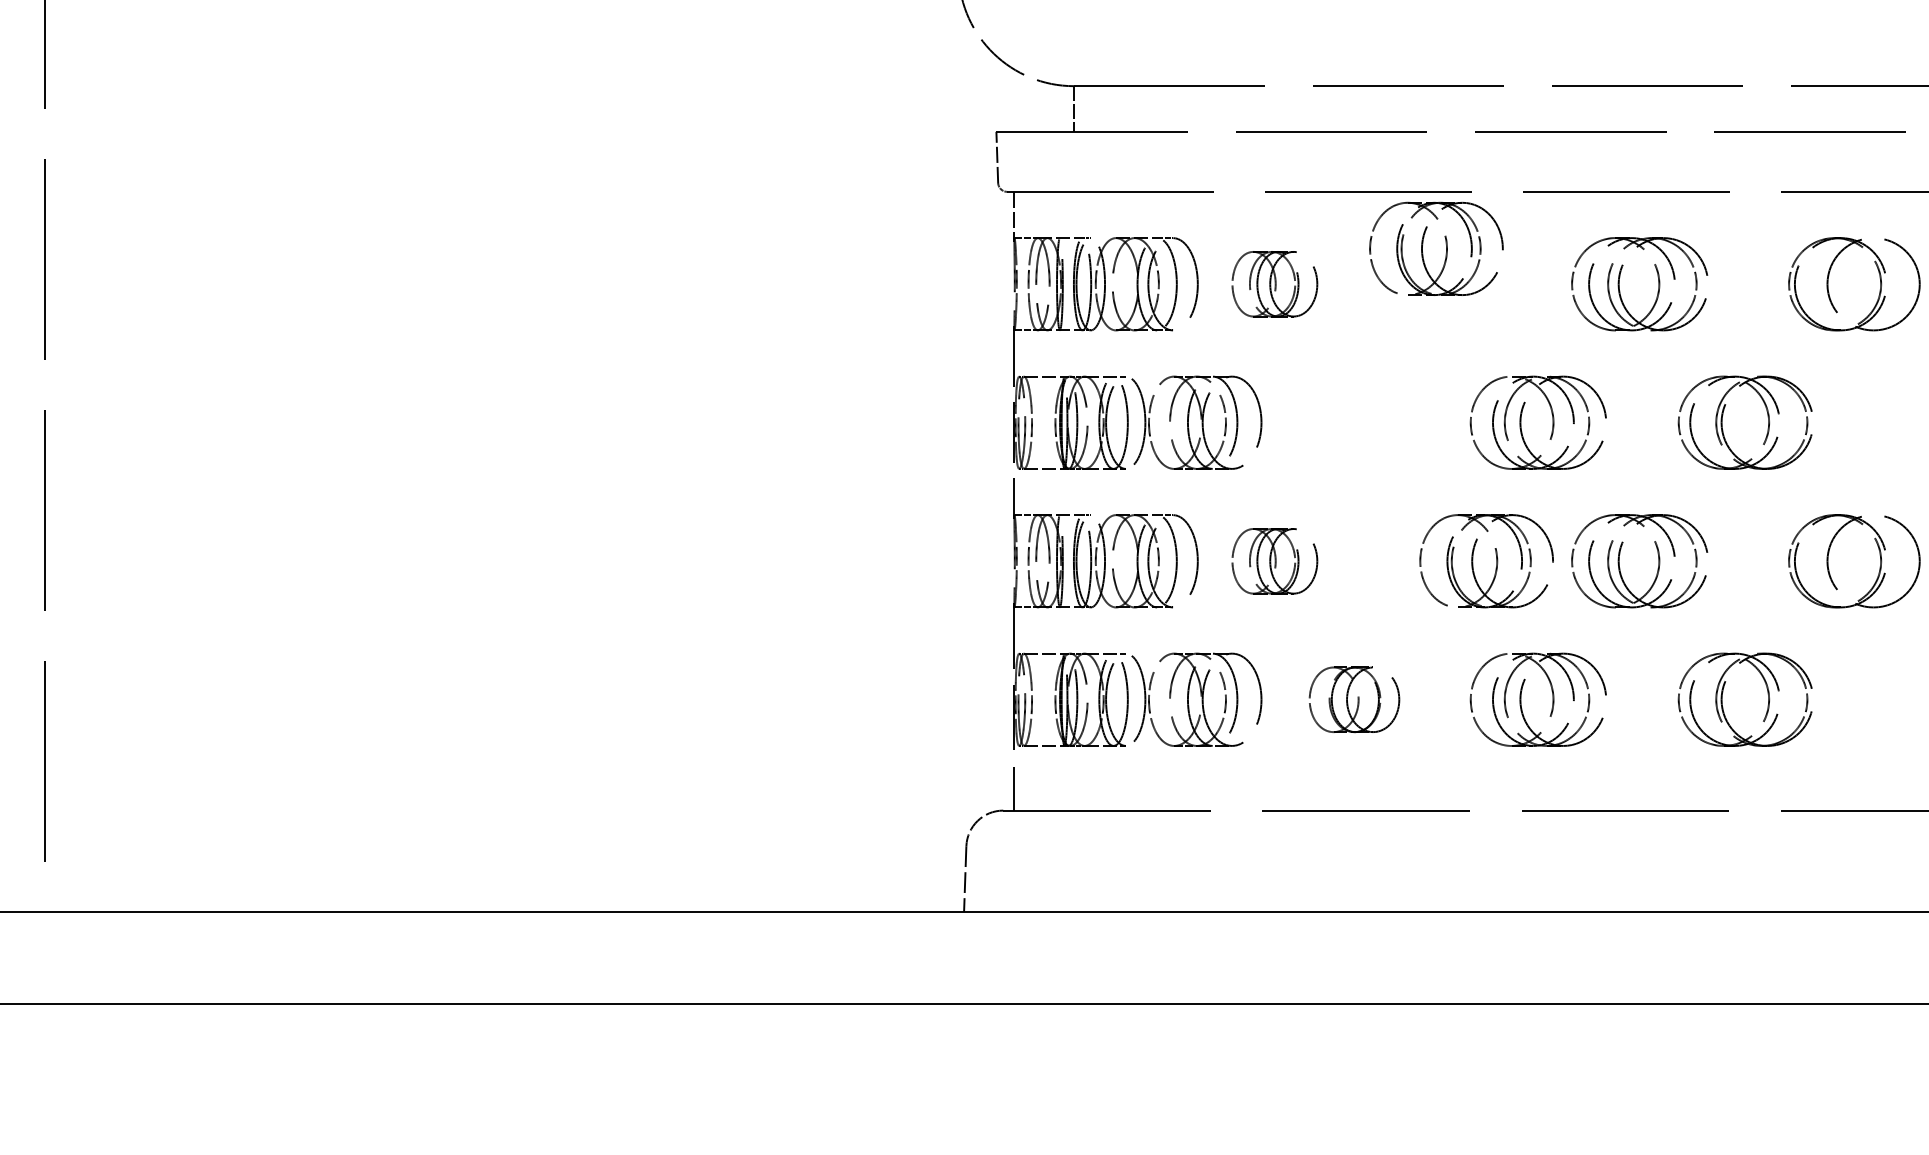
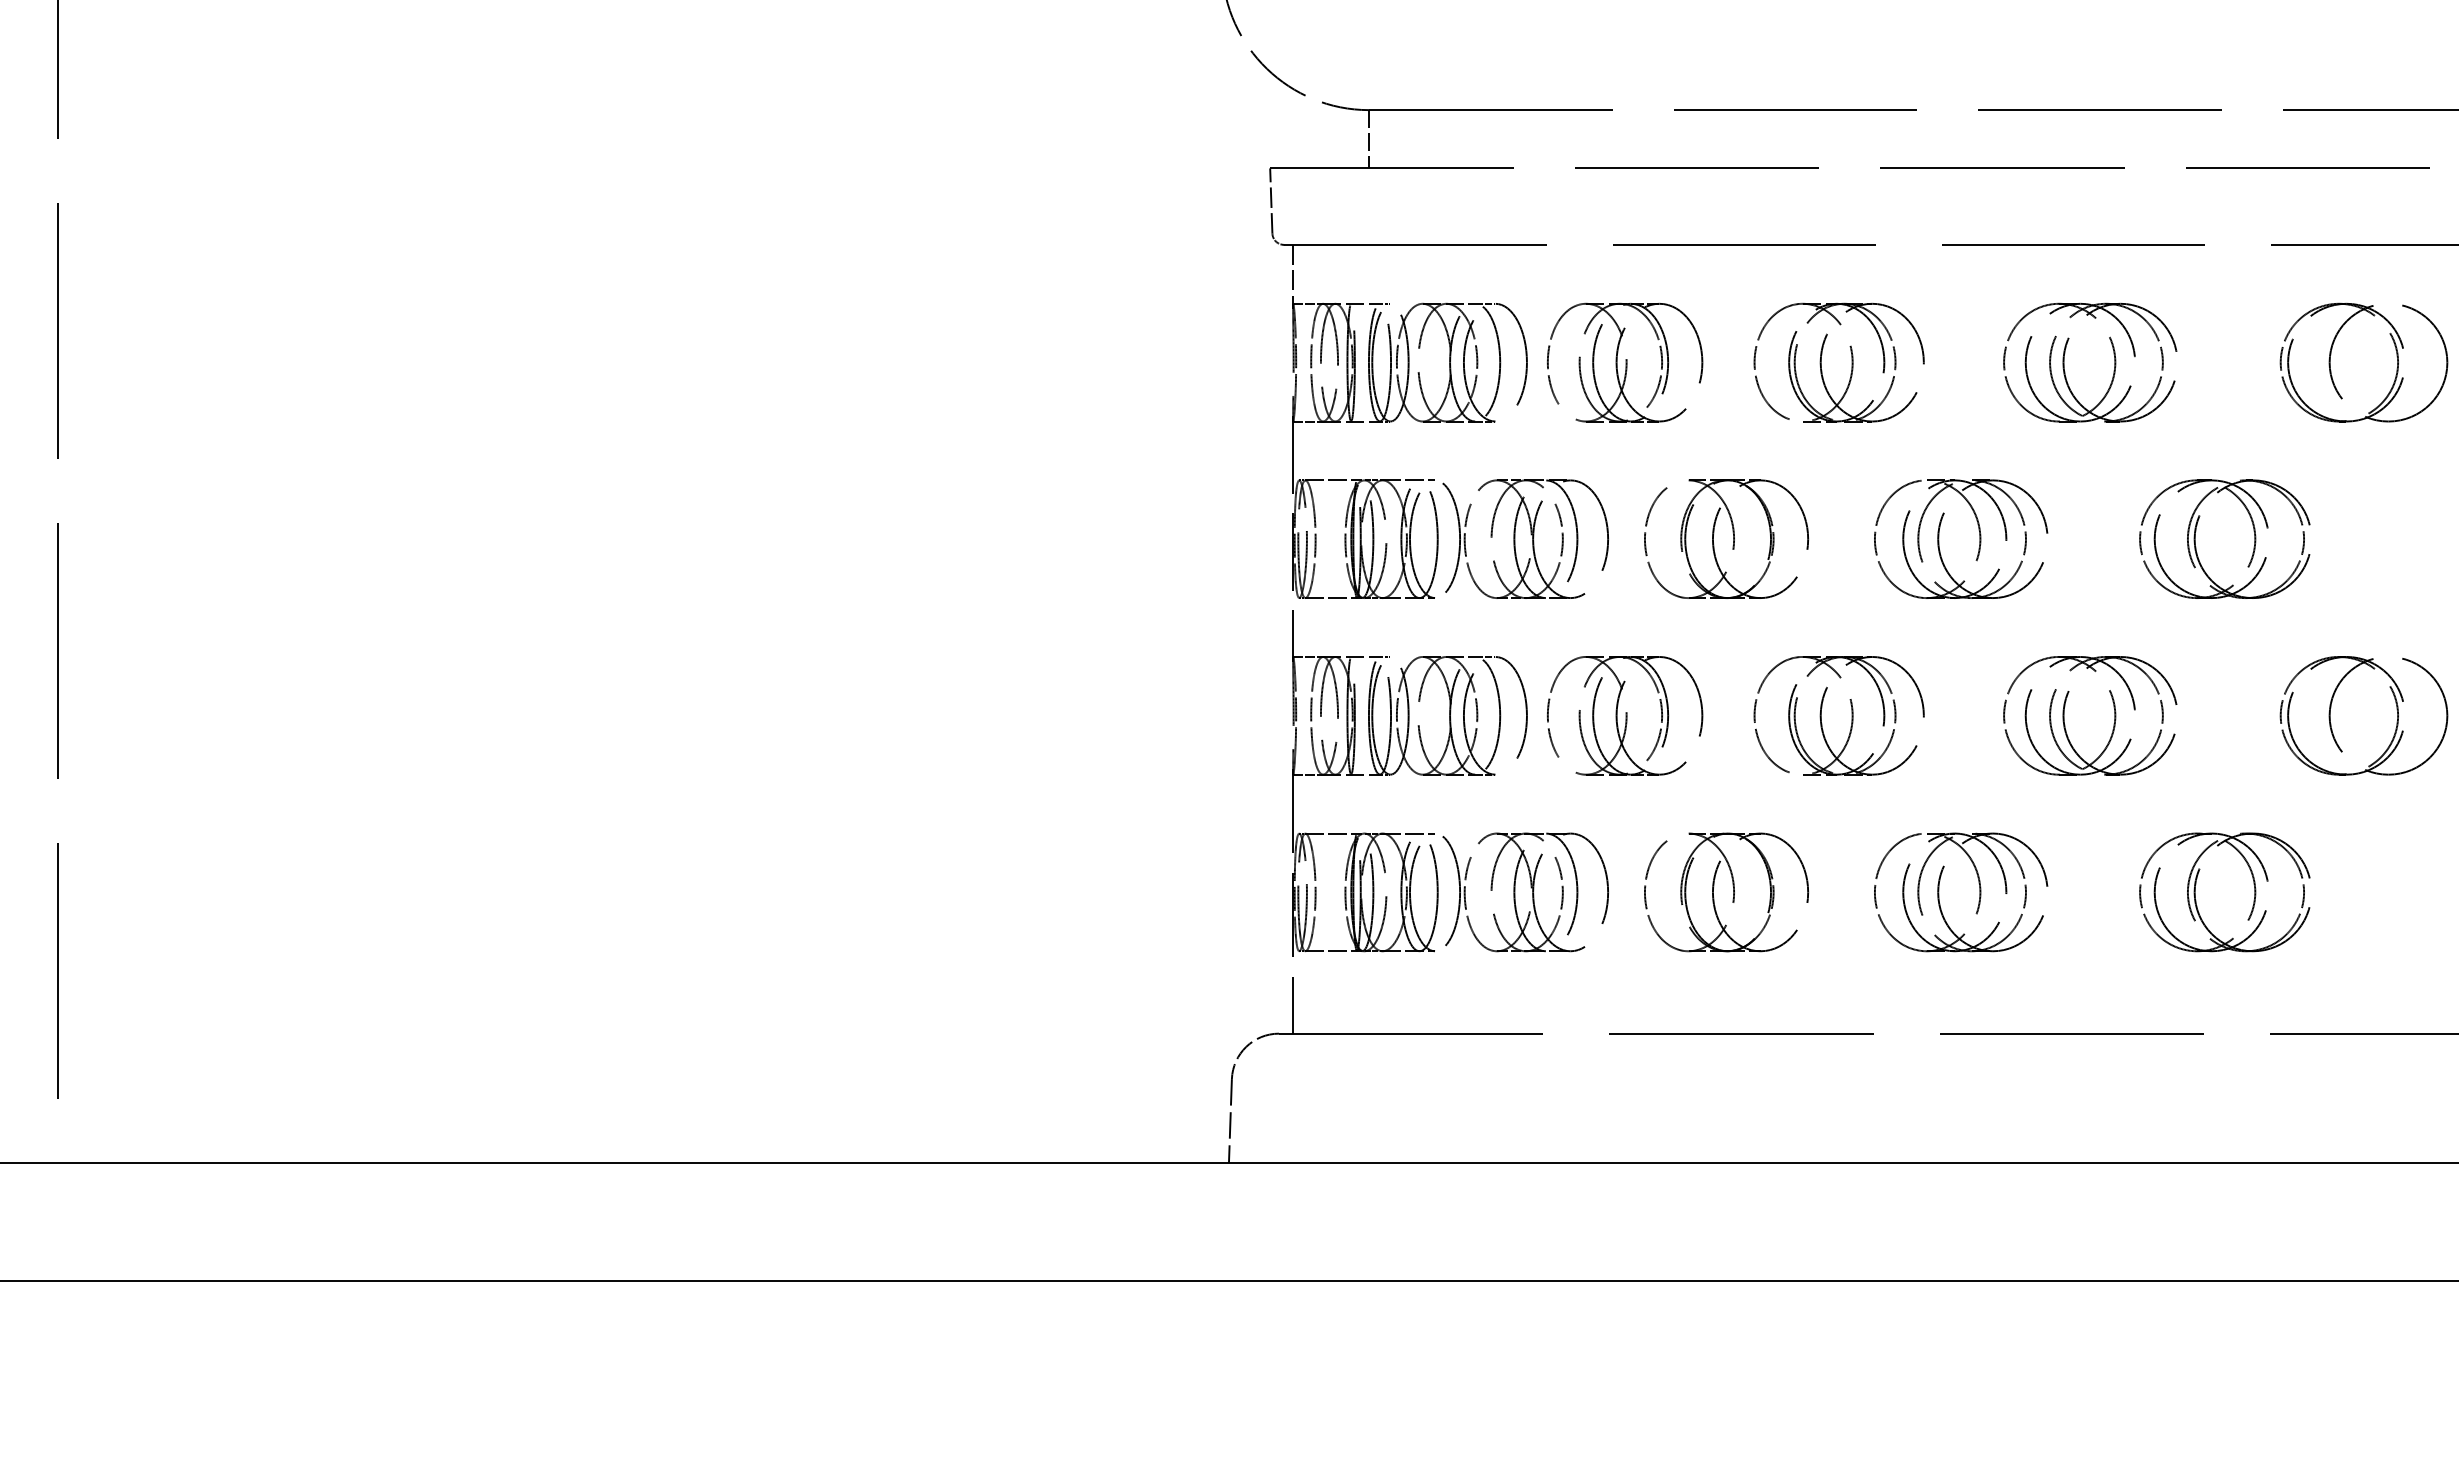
part: (1446, 248) -> (1851, 362), moved
part: (1275, 284) -> (1625, 362), size x1.43
part: (1359, 422) -> (1733, 538), added
part: (1275, 561) -> (1625, 715), size x1.43
part: (1496, 561) -> (1851, 715), moved
part: (1354, 699) -> (1726, 892), size x1.43

